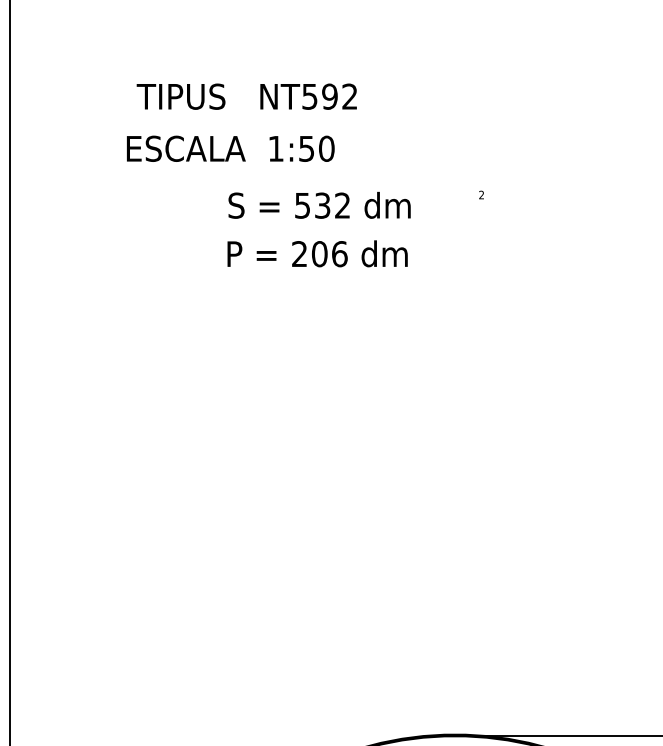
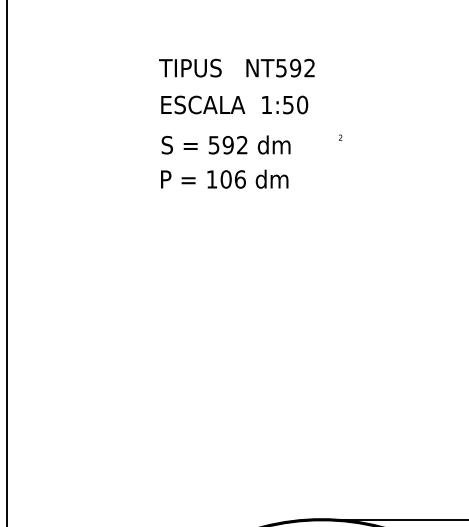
text: (246, 96) -> (236, 68), moved
text: (230, 148) -> (234, 104), moved
text: (322, 205) -> (228, 145), 532 -> 592
text: (299, 253) -> (211, 179), 206 -> 106

